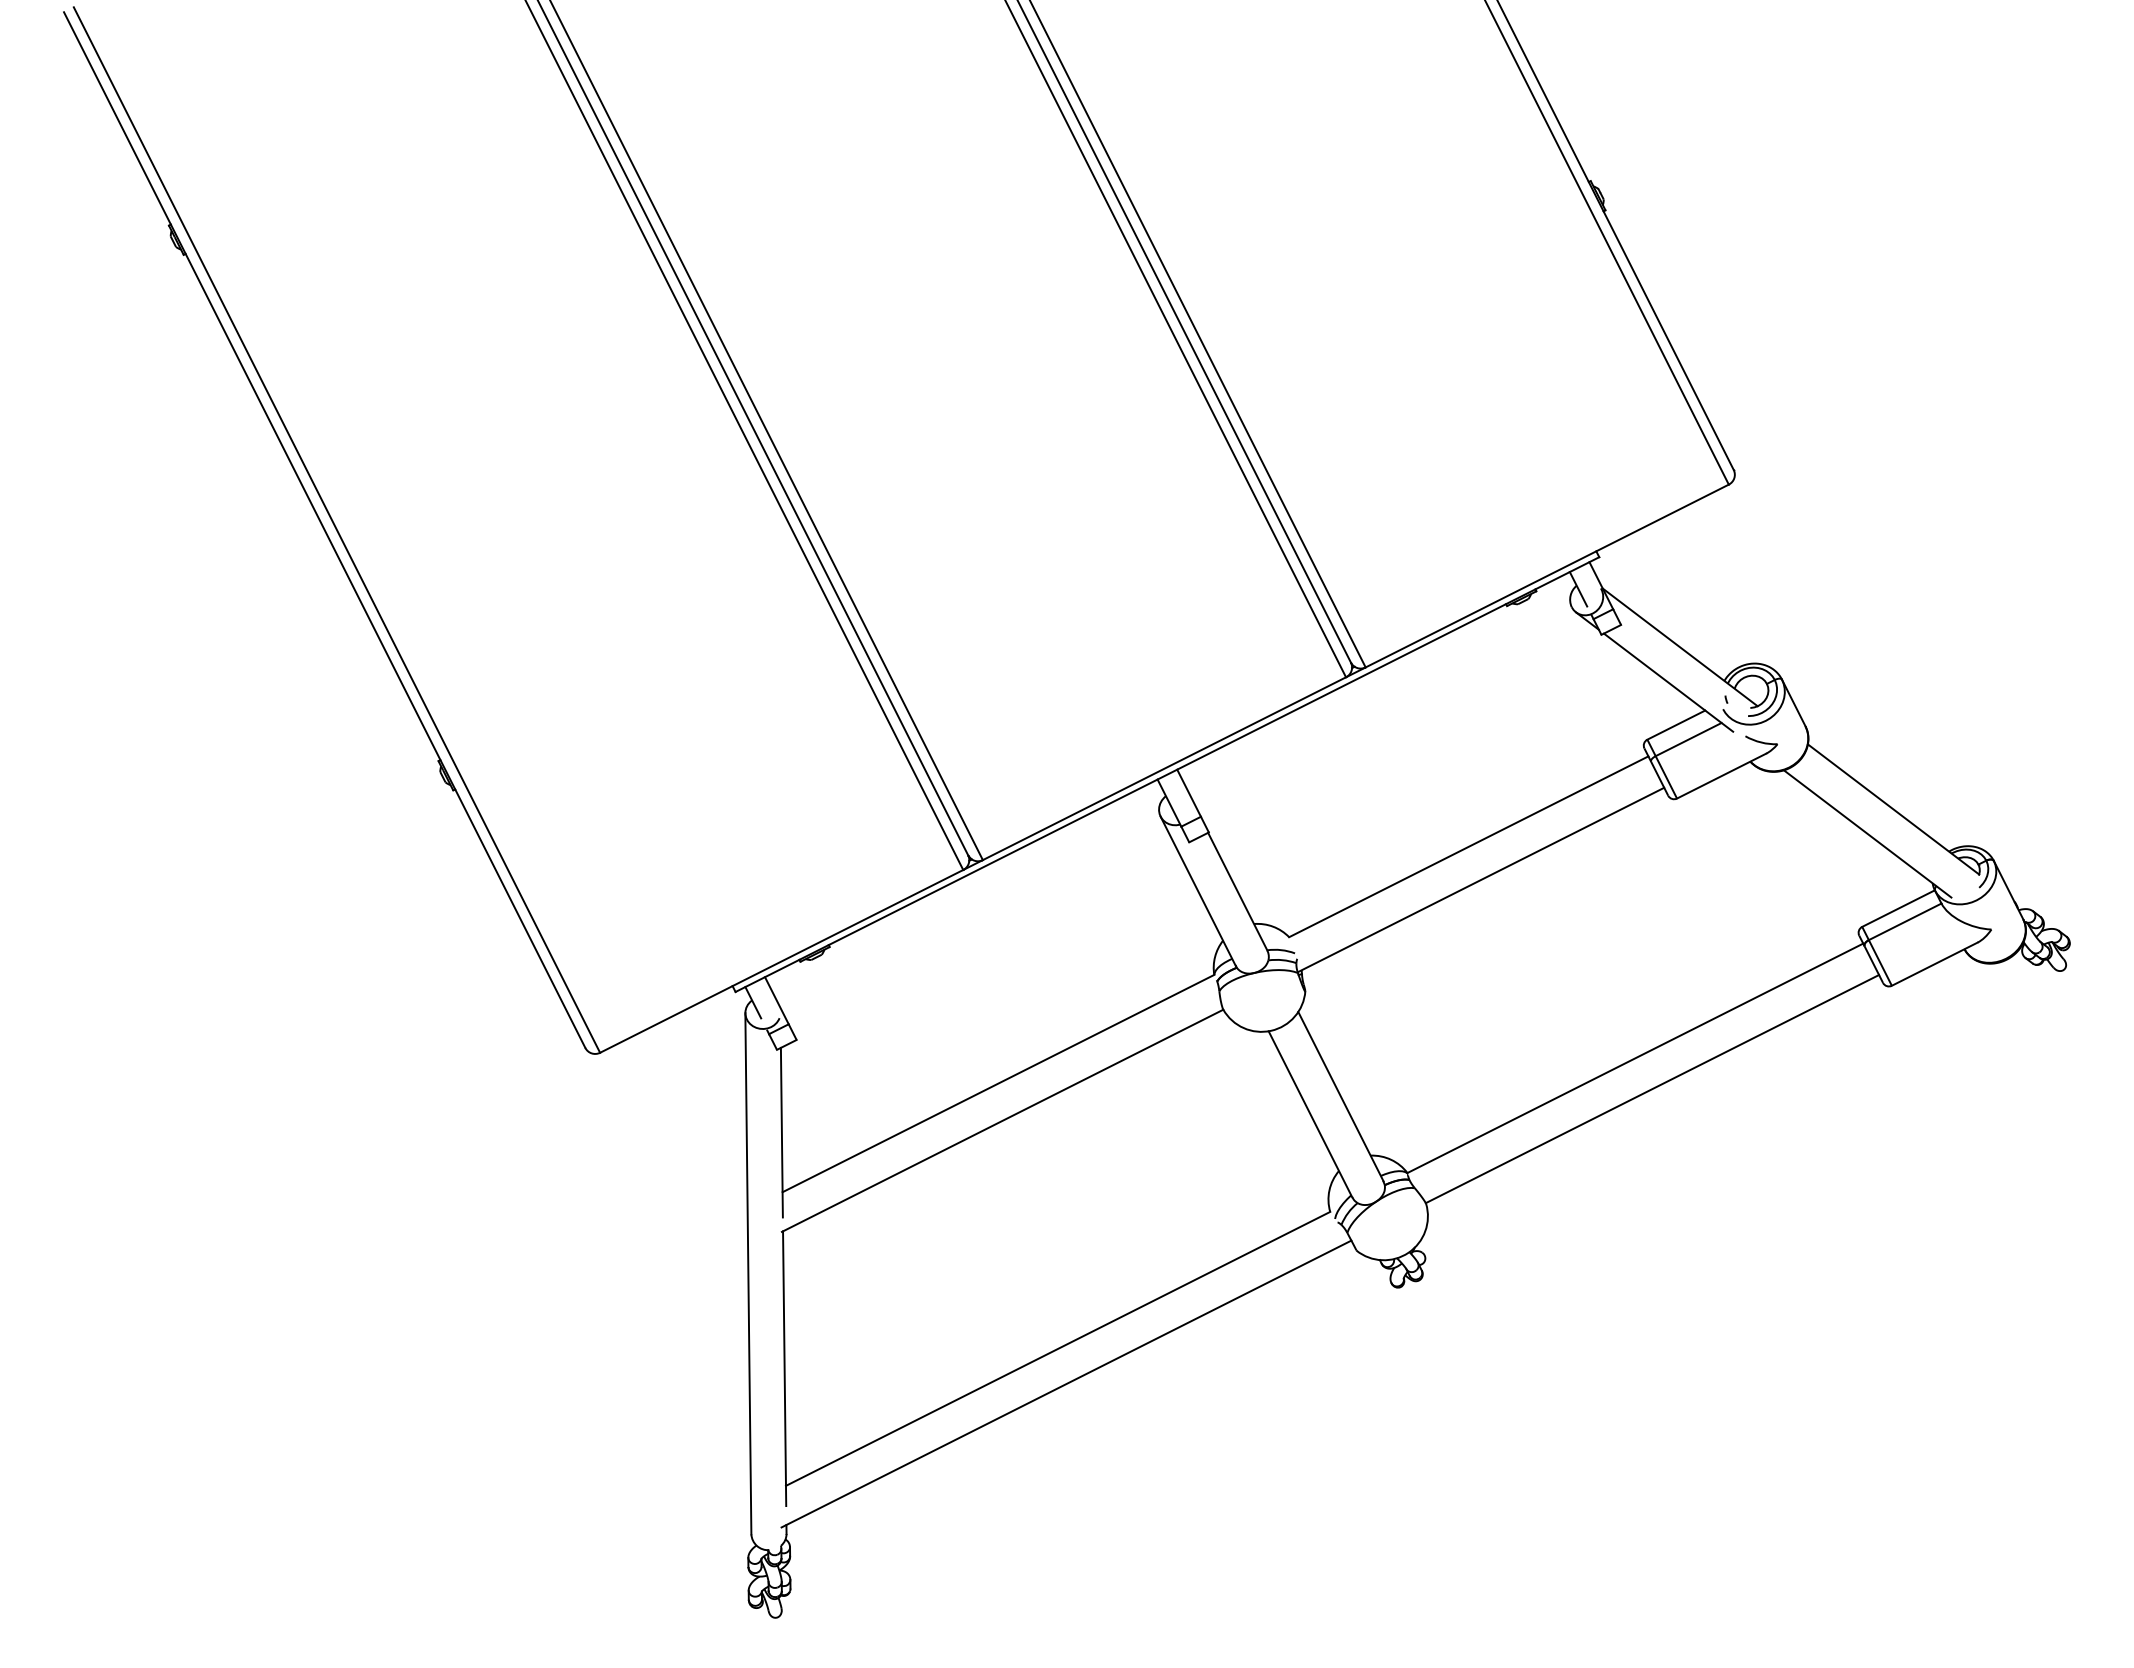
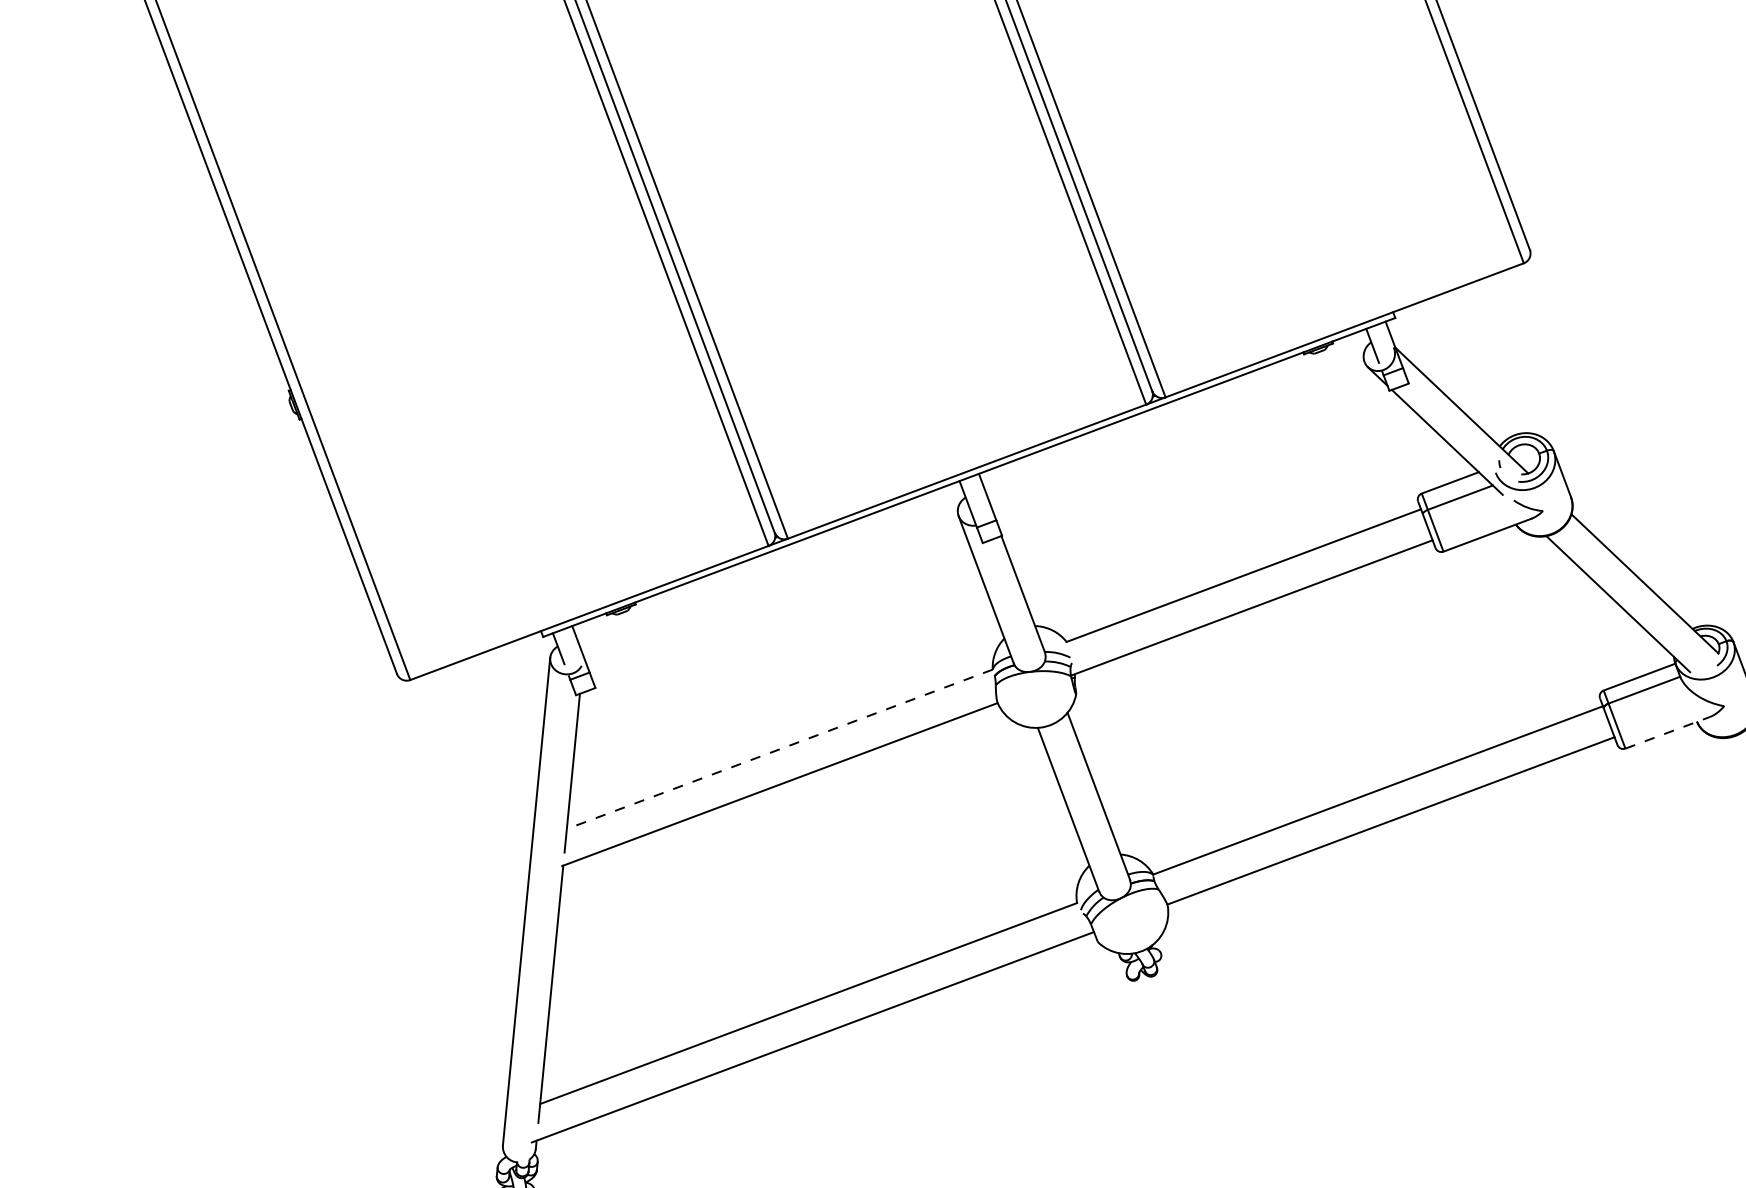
line: (1935, 963) -> (1668, 732), solid -> dashed
line: (998, 1083) -> (779, 749), solid -> dashed

